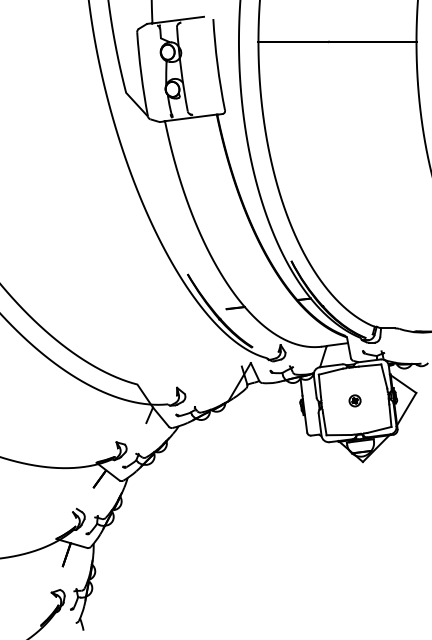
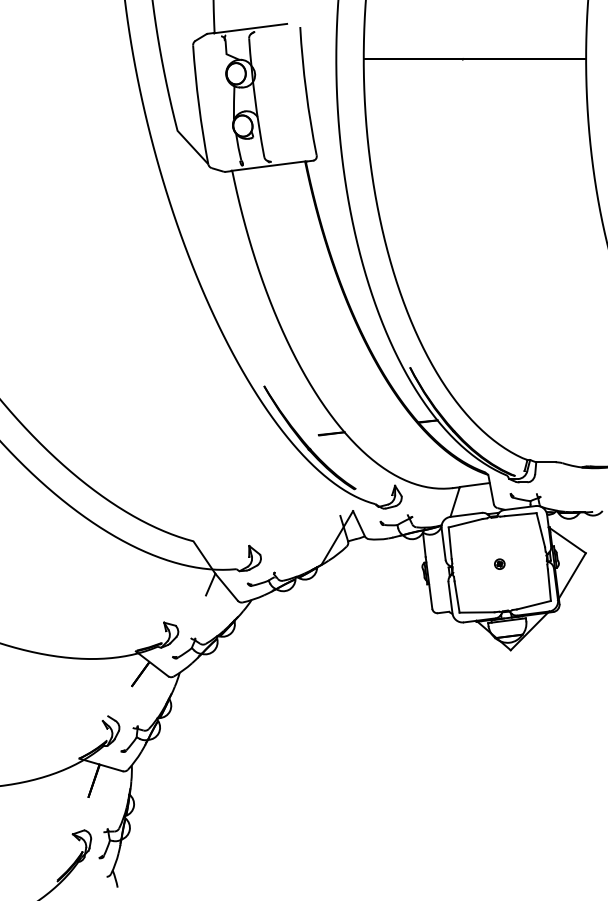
part: (354, 400) -> (499, 563), size x0.62

